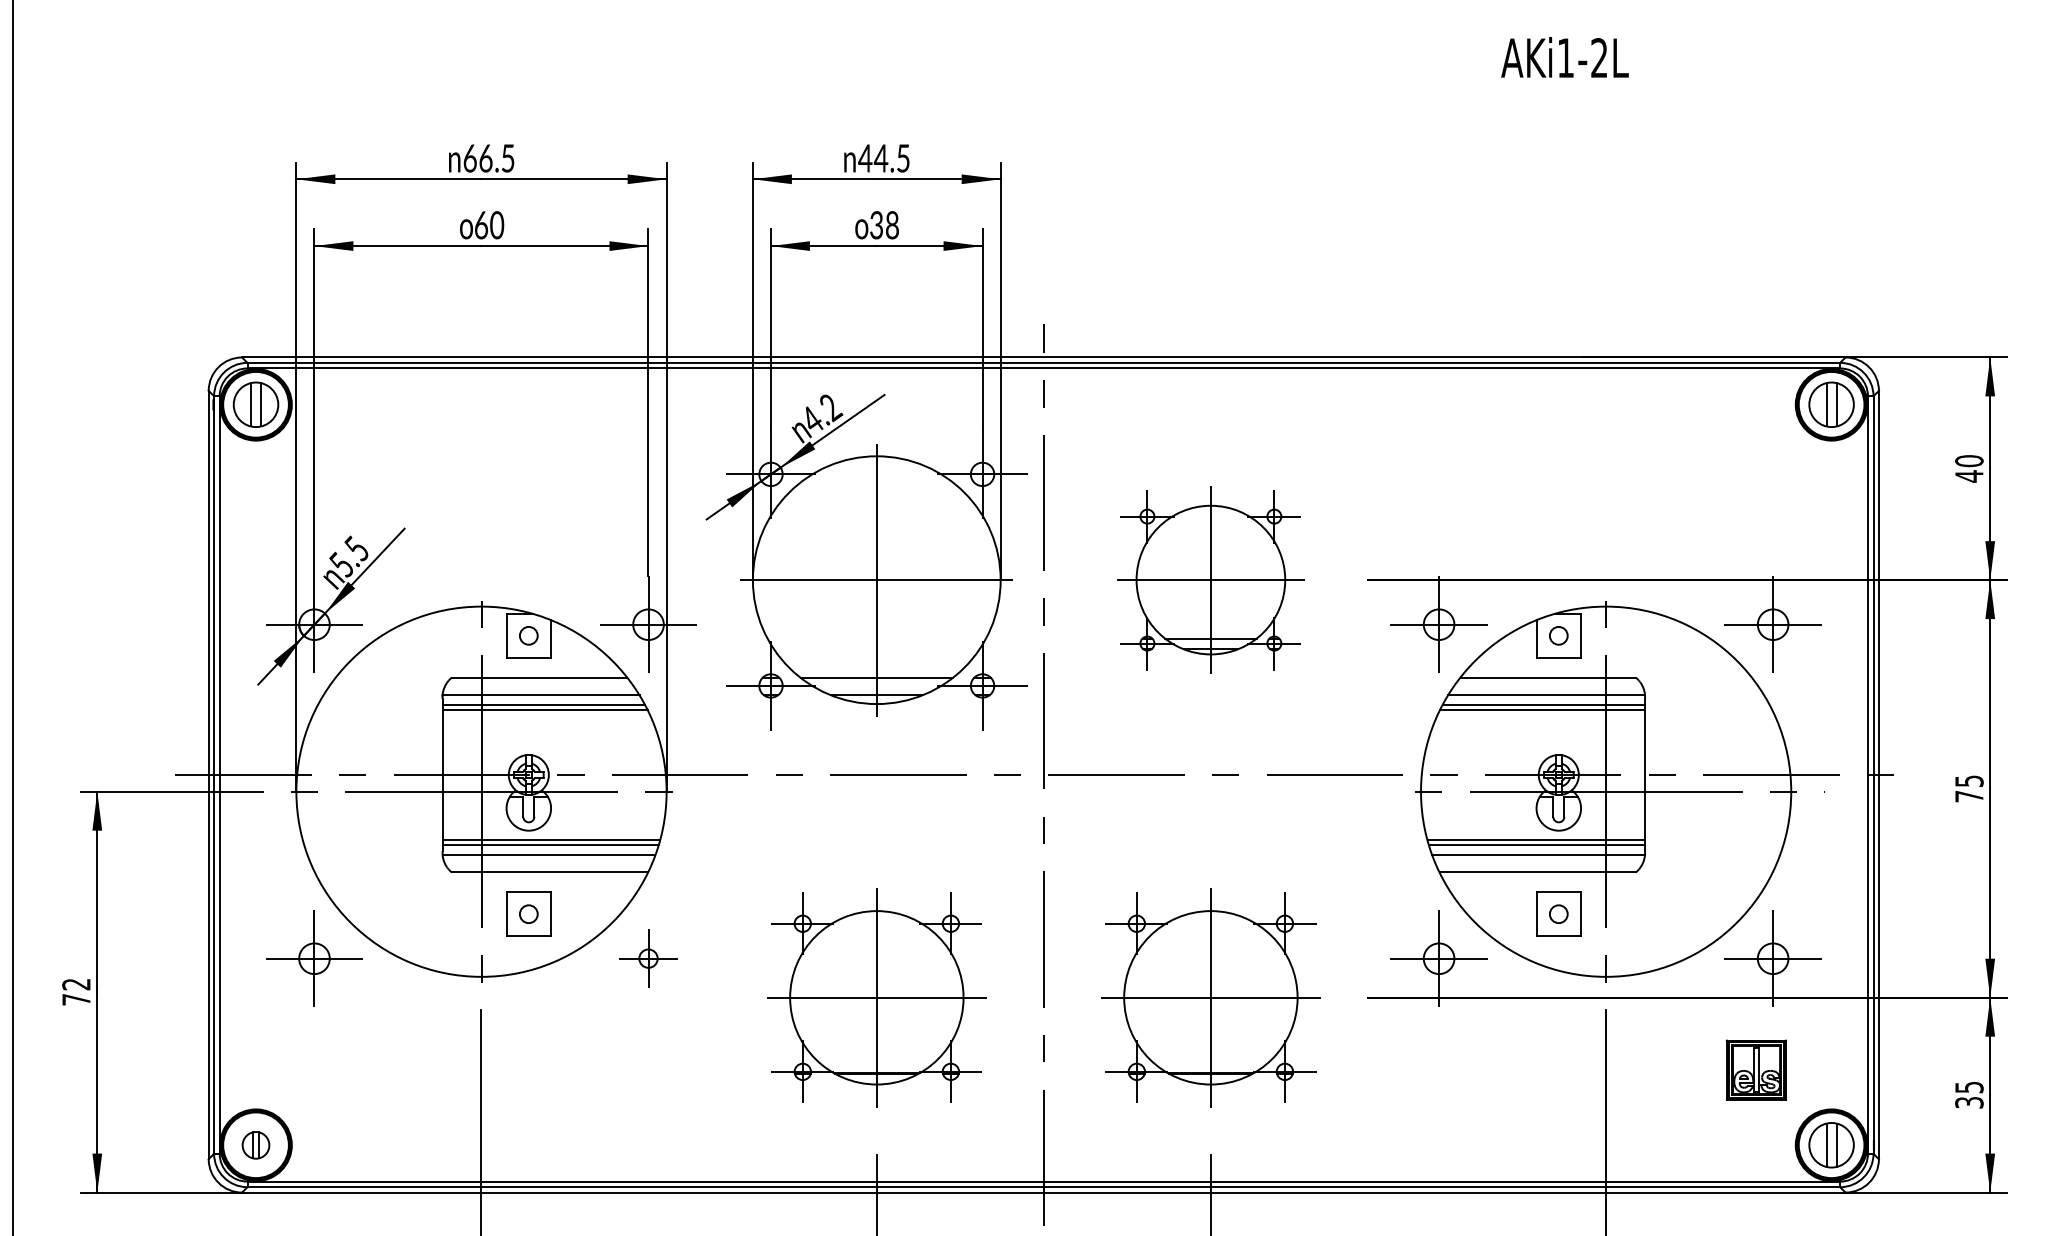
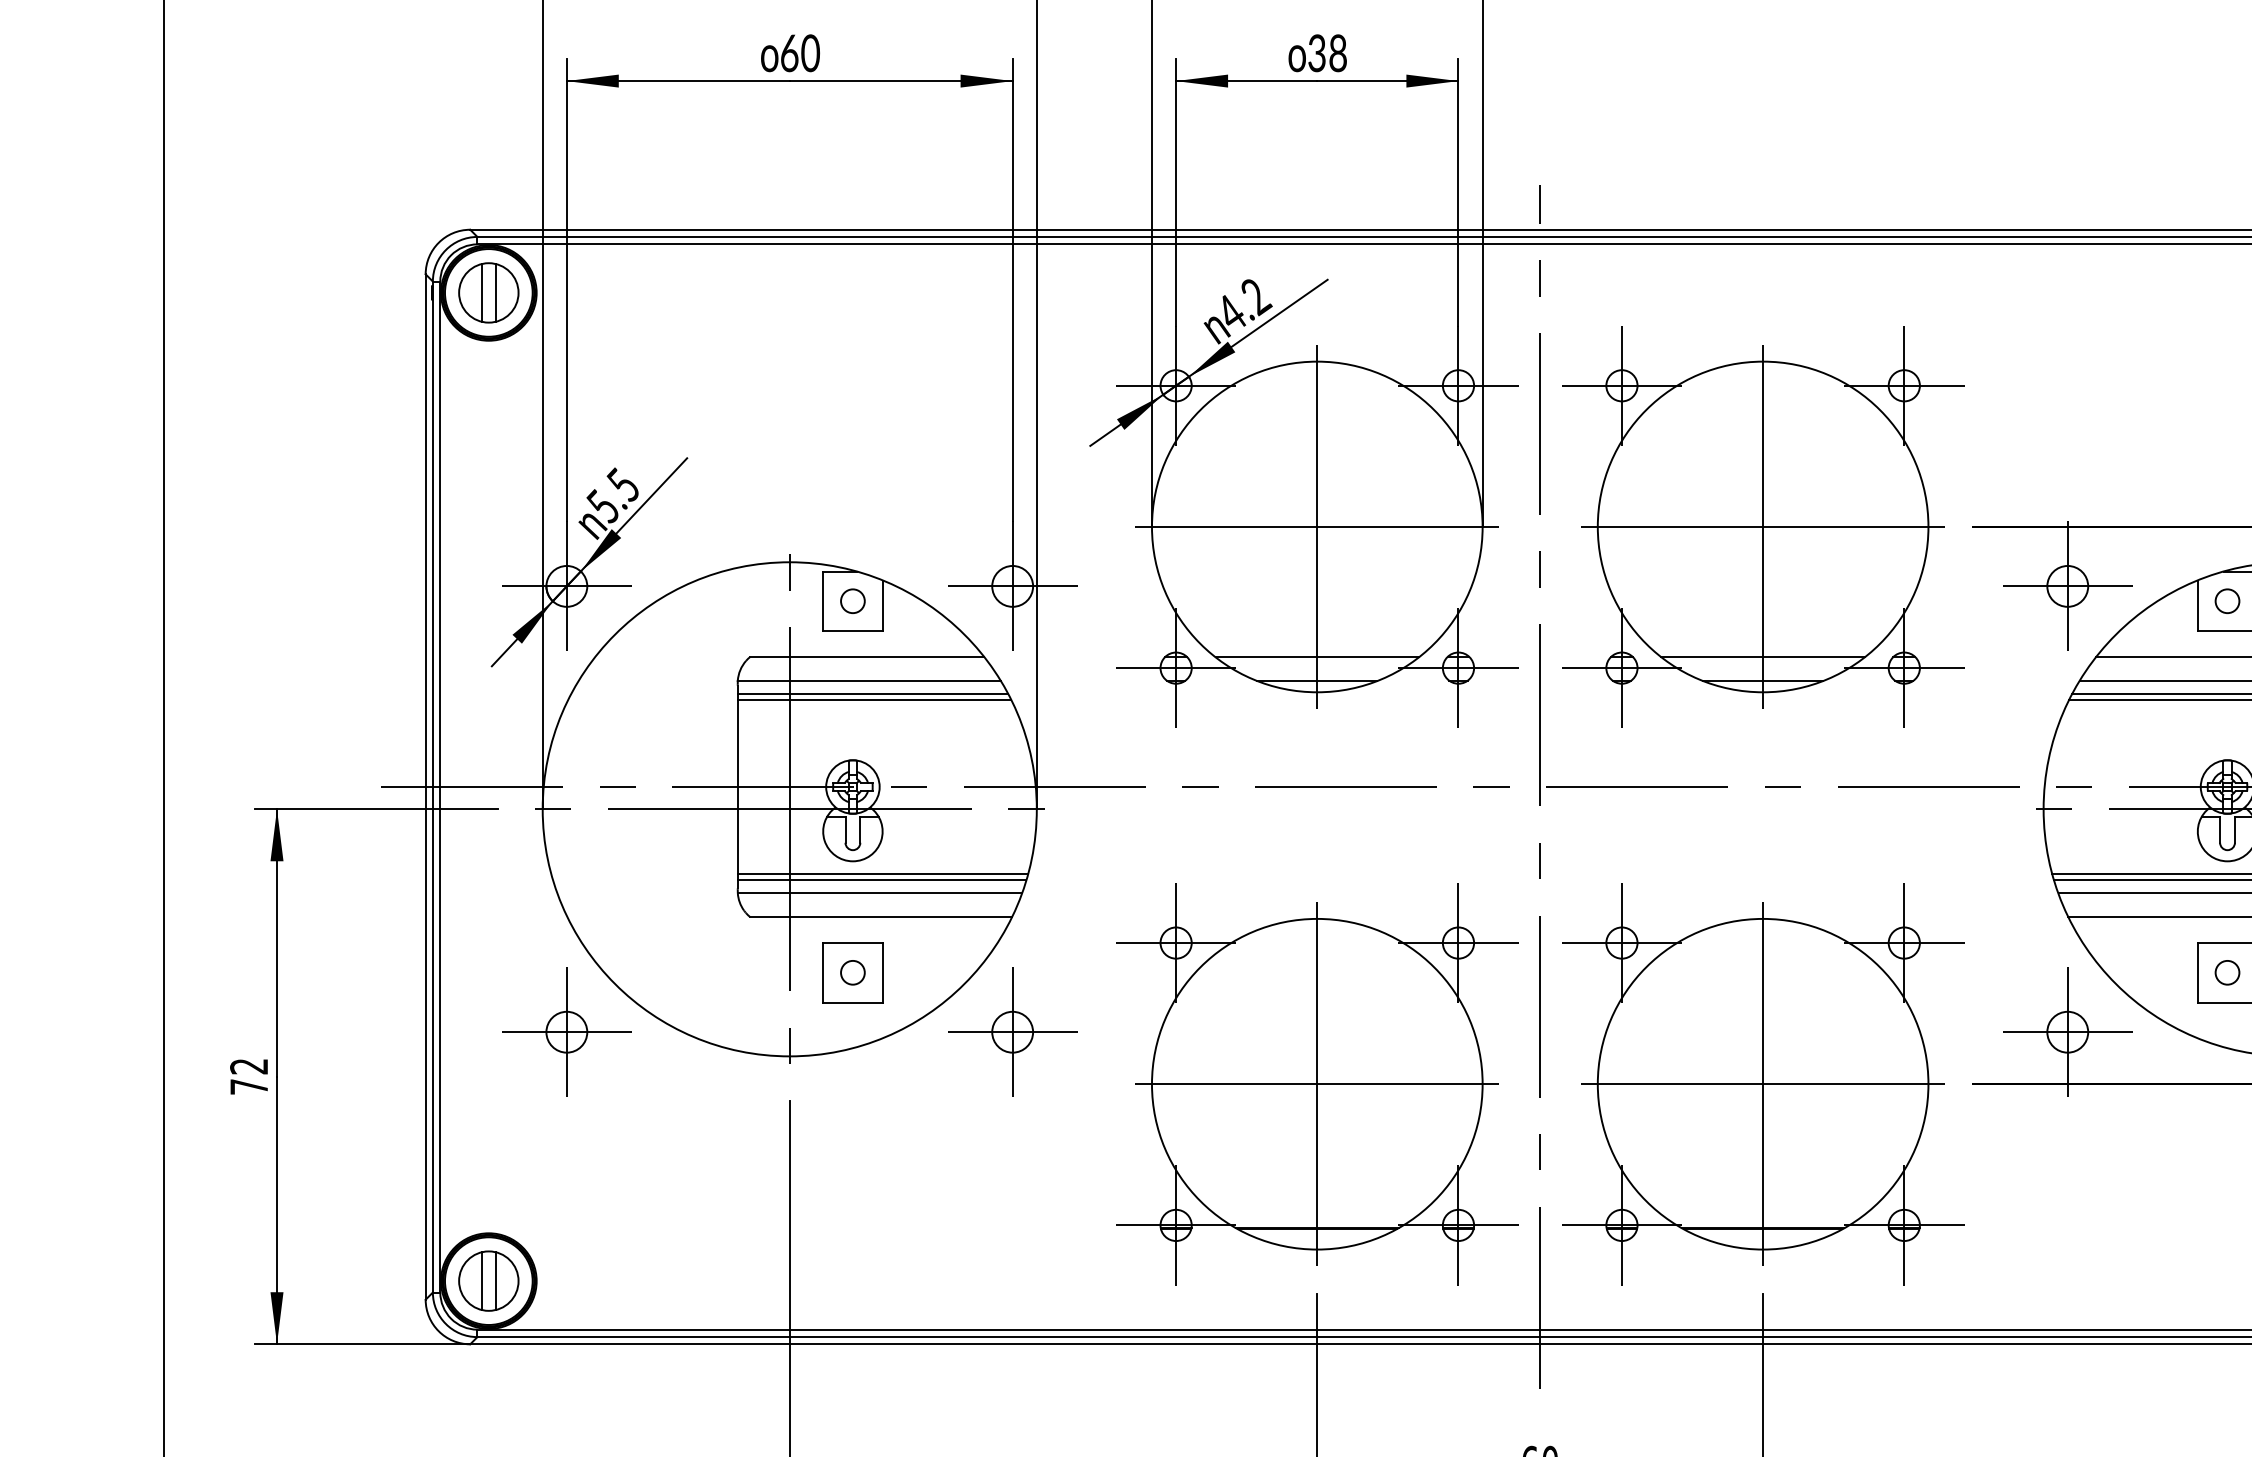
part: (1210, 579) -> (1762, 526), size x1.67
part: (648, 958) -> (1012, 1031), size x1.67
part: (876, 997) -> (1316, 1083), size x1.43
part: (1210, 997) -> (1762, 1083), size x1.43
part: (255, 1145) -> (488, 1281), size x1.67

